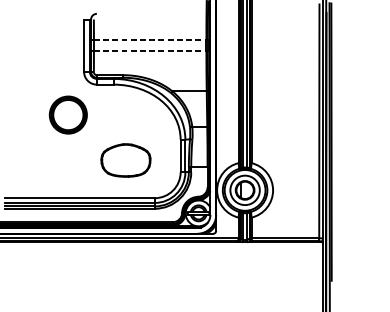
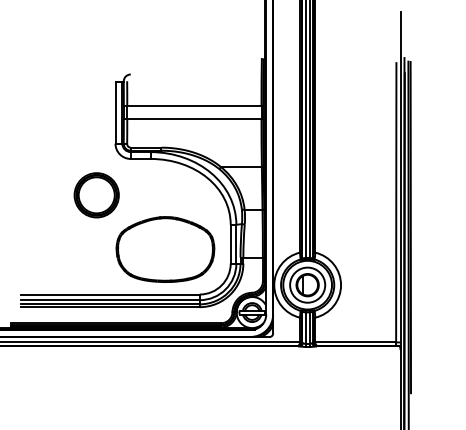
line: (150, 40) -> (194, 106), dashed -> solid
line: (150, 51) -> (194, 119), dashed -> solid
part: (125, 160) -> (165, 249), size x1.67

